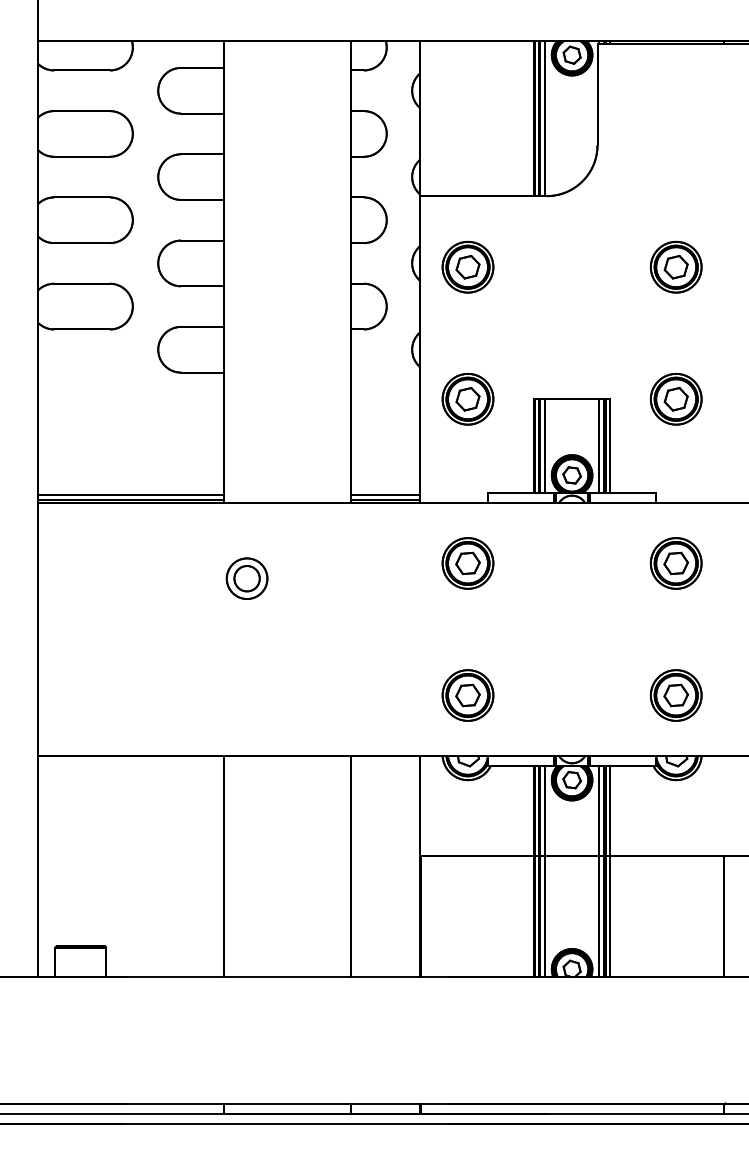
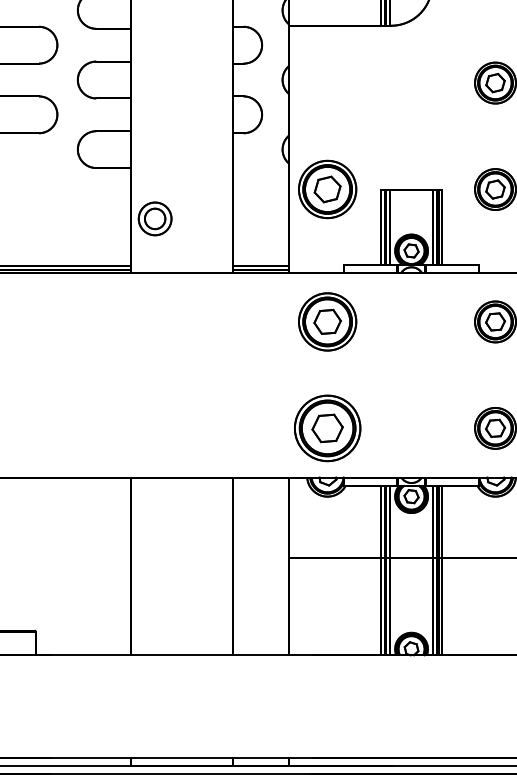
part: (467, 266) -> (327, 82), removed
part: (467, 399) -> (327, 189), size x1.4
part: (467, 563) -> (327, 321), size x1.4
part: (246, 578) -> (154, 218), moved
part: (467, 695) -> (327, 428), size x1.6

